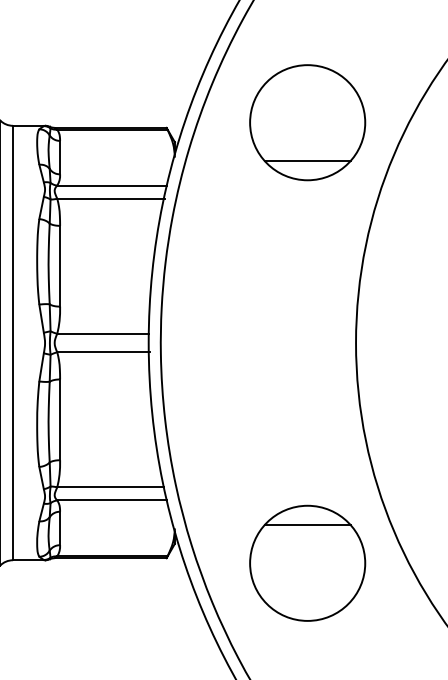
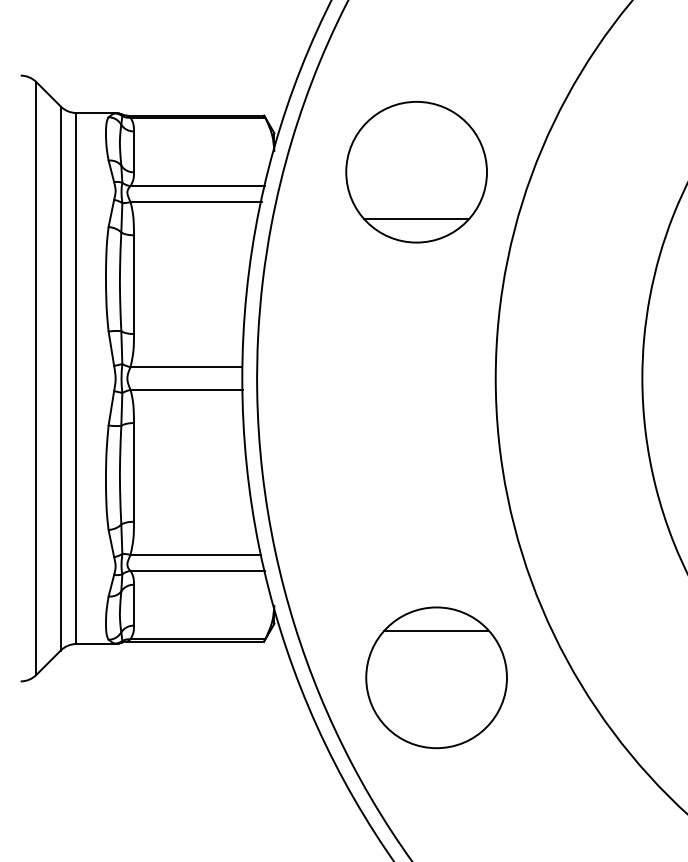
part: (307, 122) -> (416, 172), moved
part: (307, 563) -> (436, 677), moved

